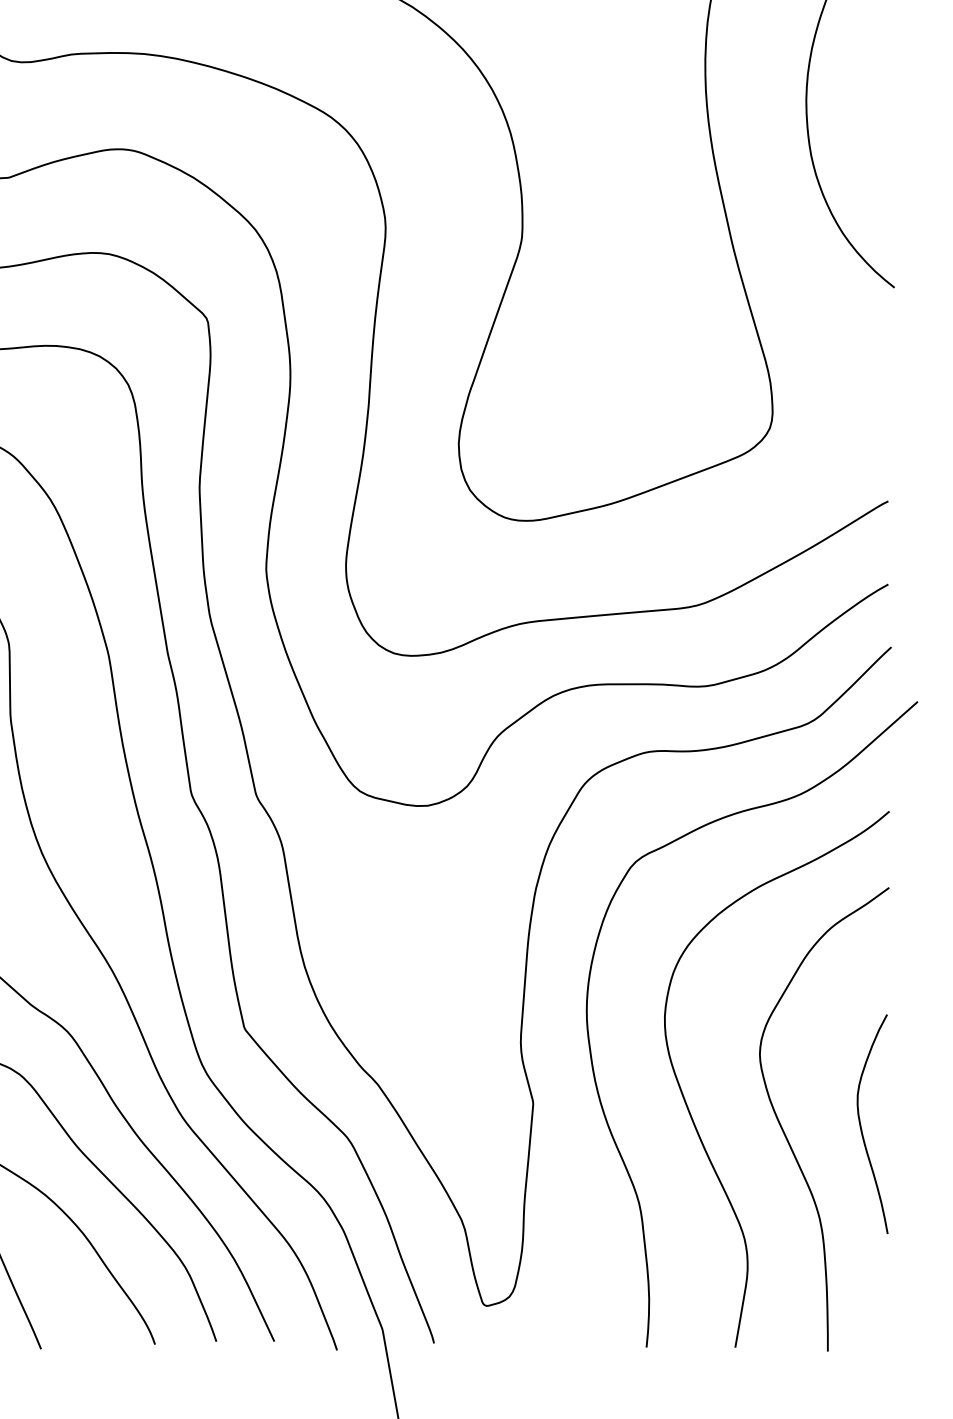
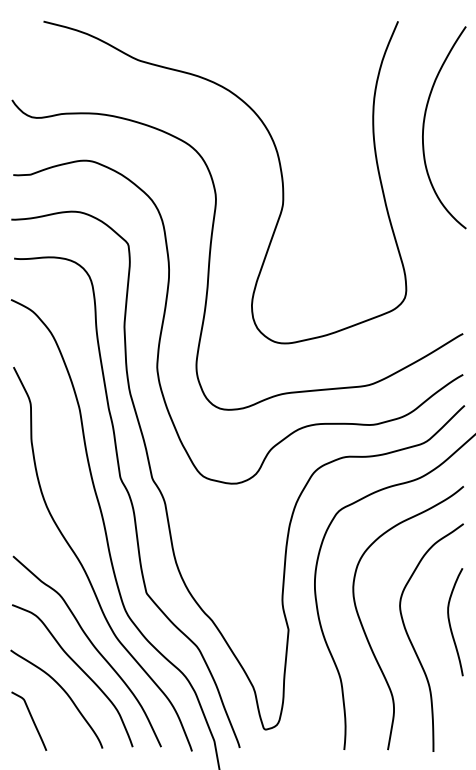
curve: (862, 1124) -> (450, 622), moved

